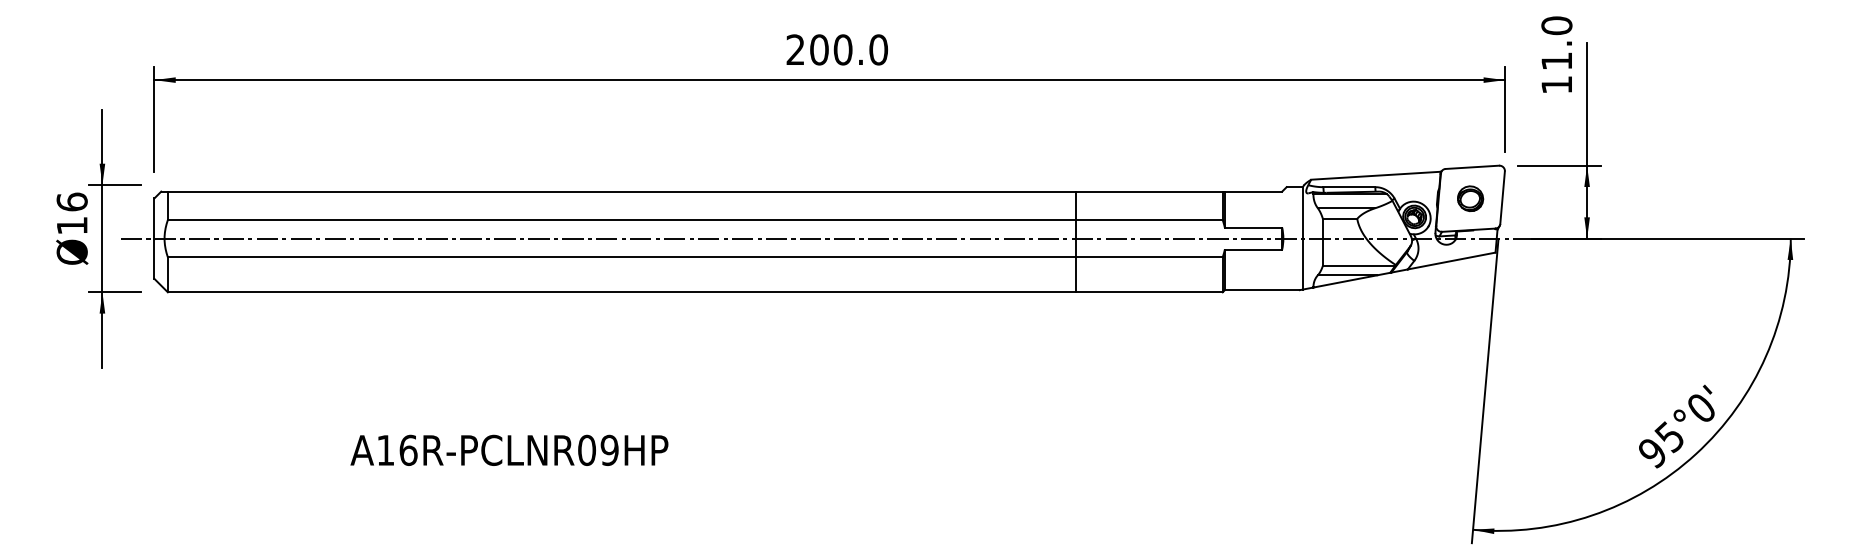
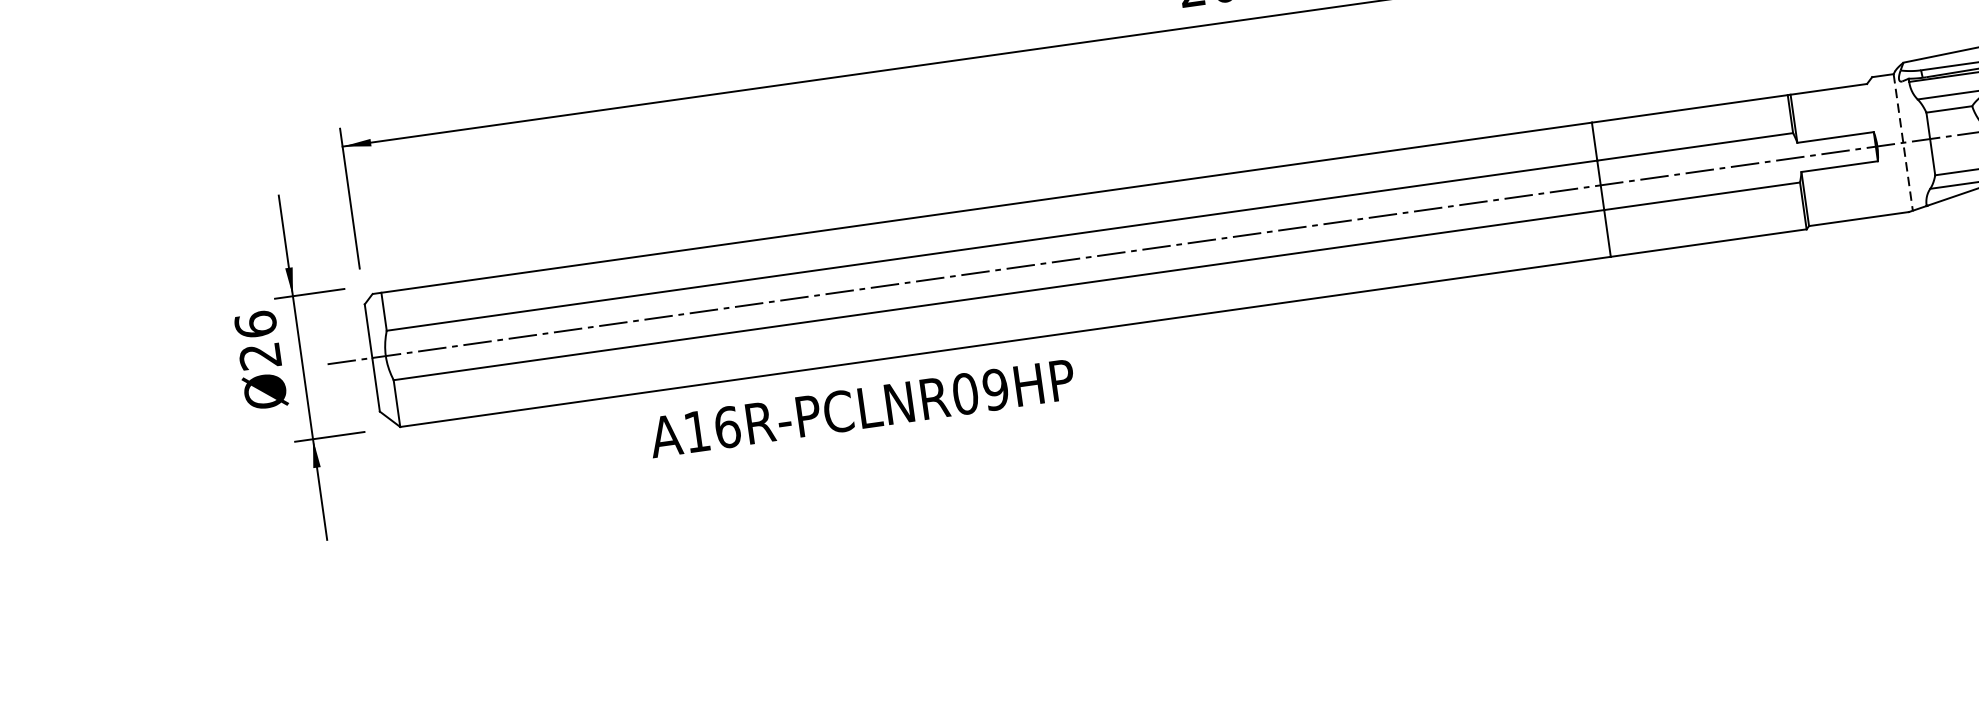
text: (71, 225) -> (259, 355), Ø16 -> Ø26
line: (1302, 238) -> (1902, 142), solid -> dashed
text: (509, 449) -> (861, 407), moved

